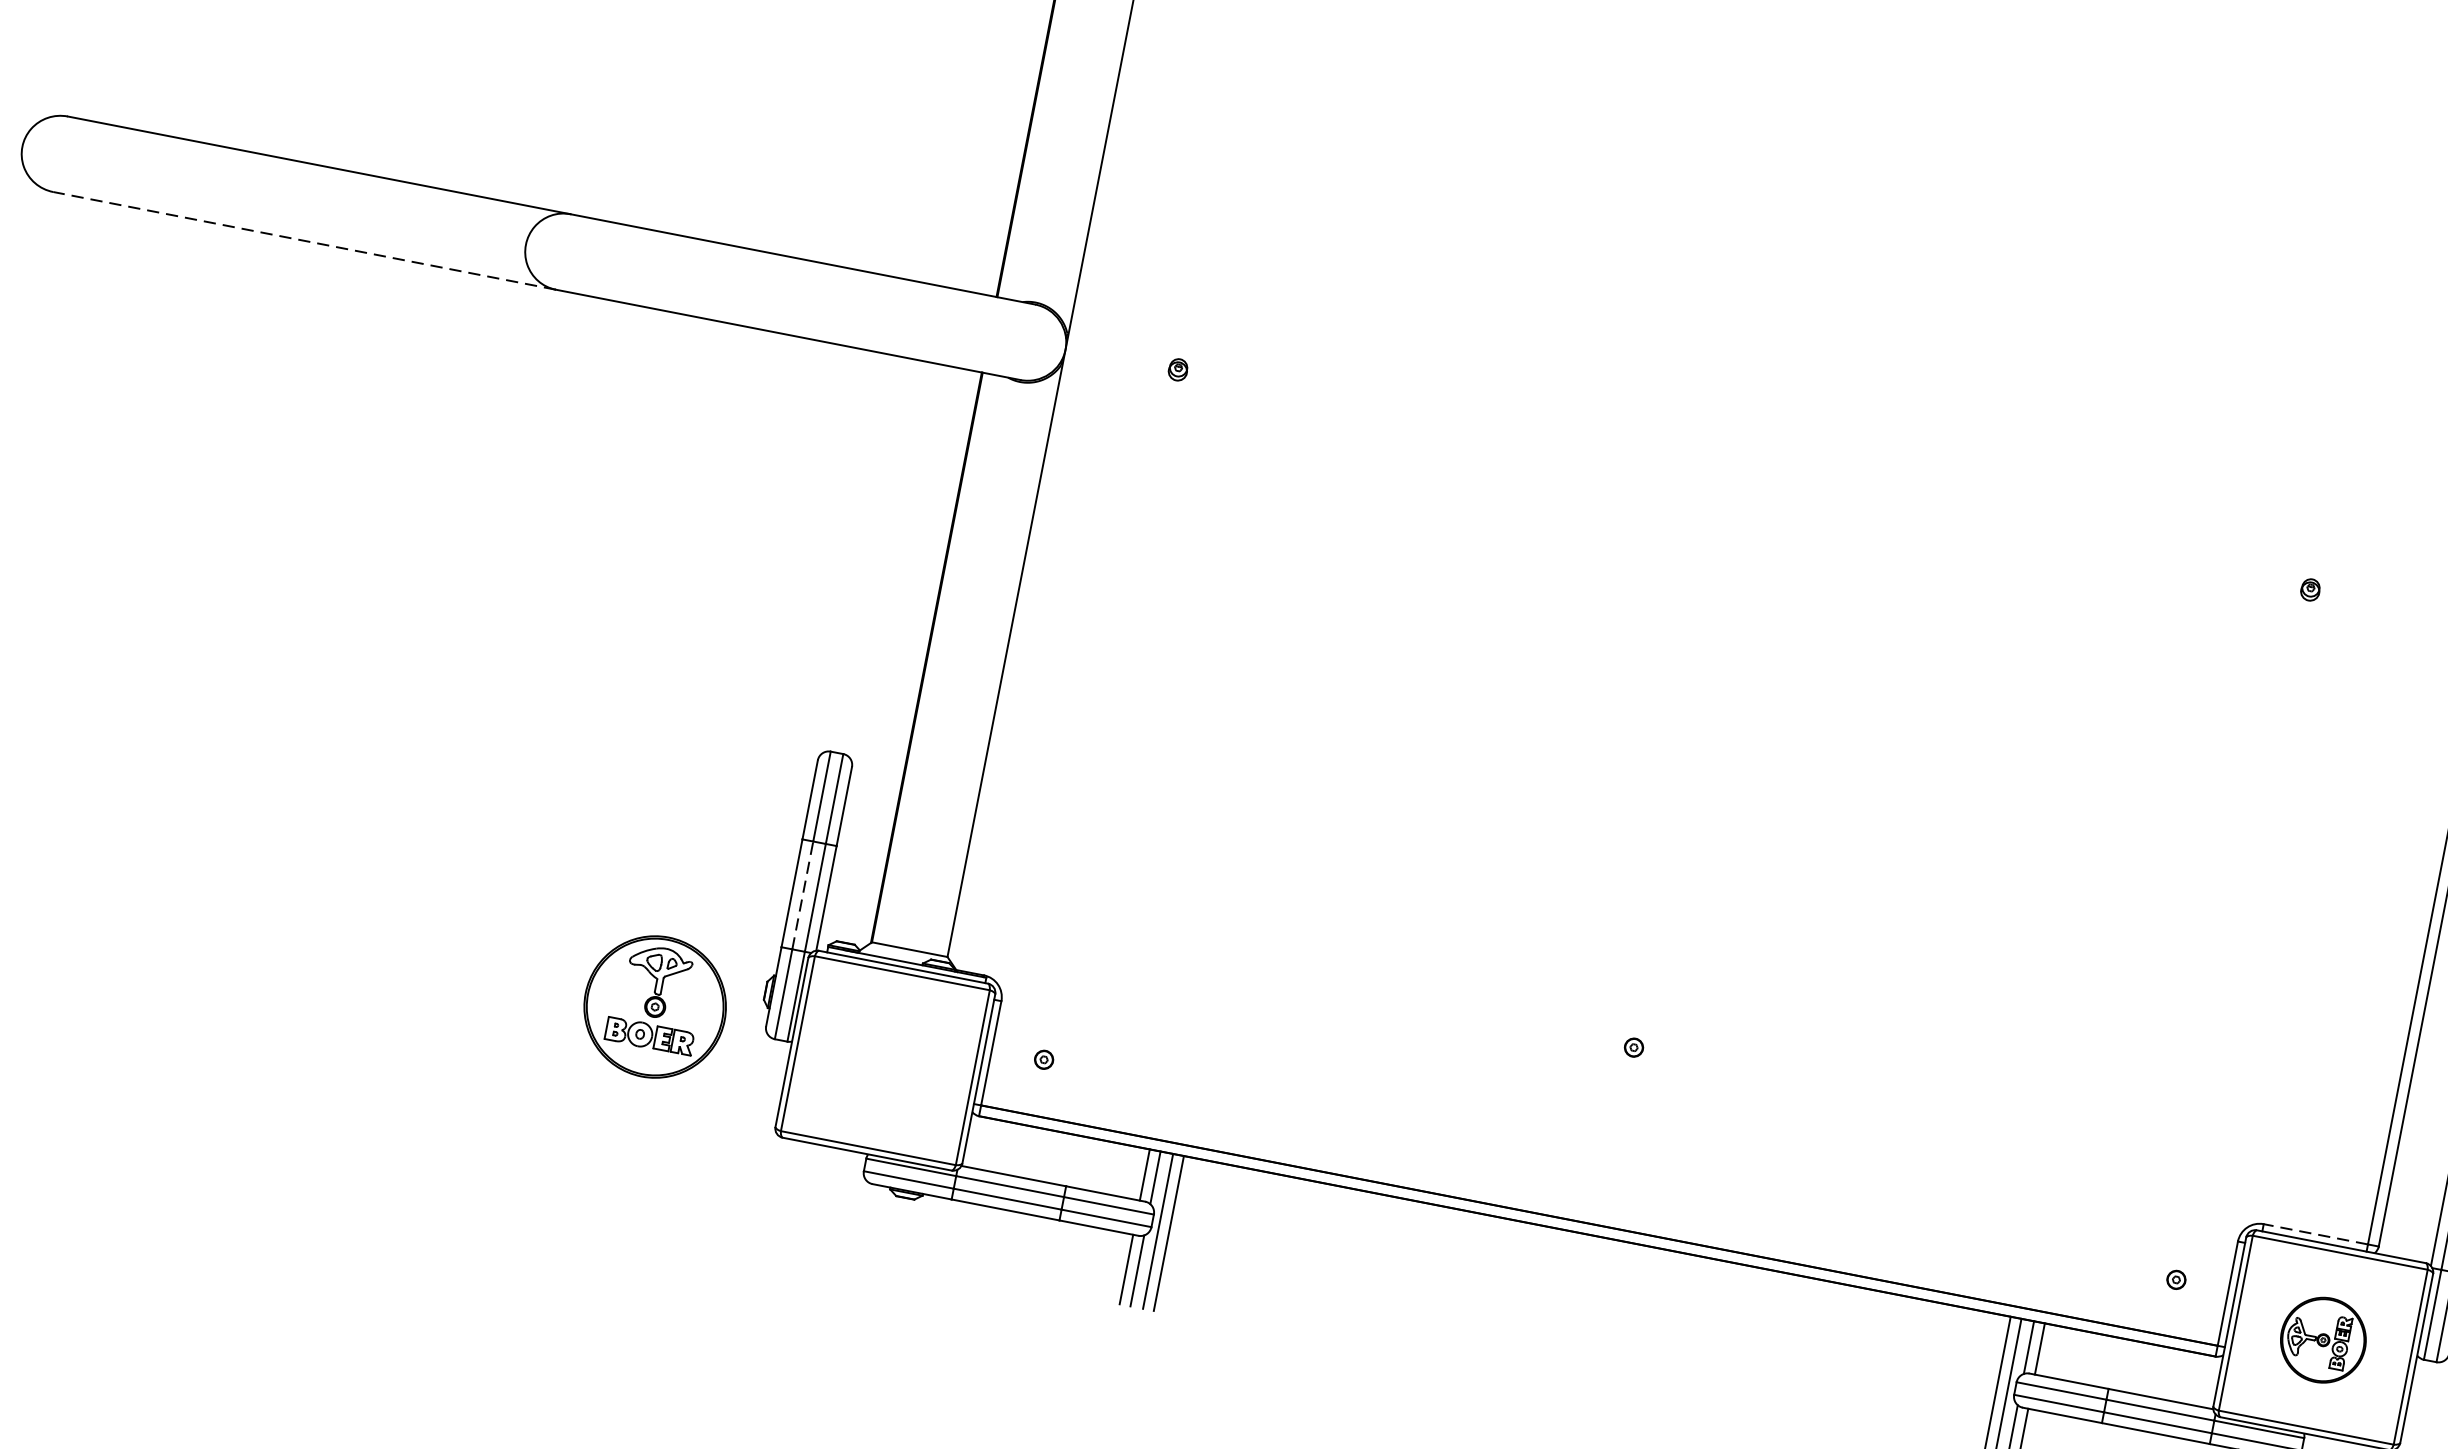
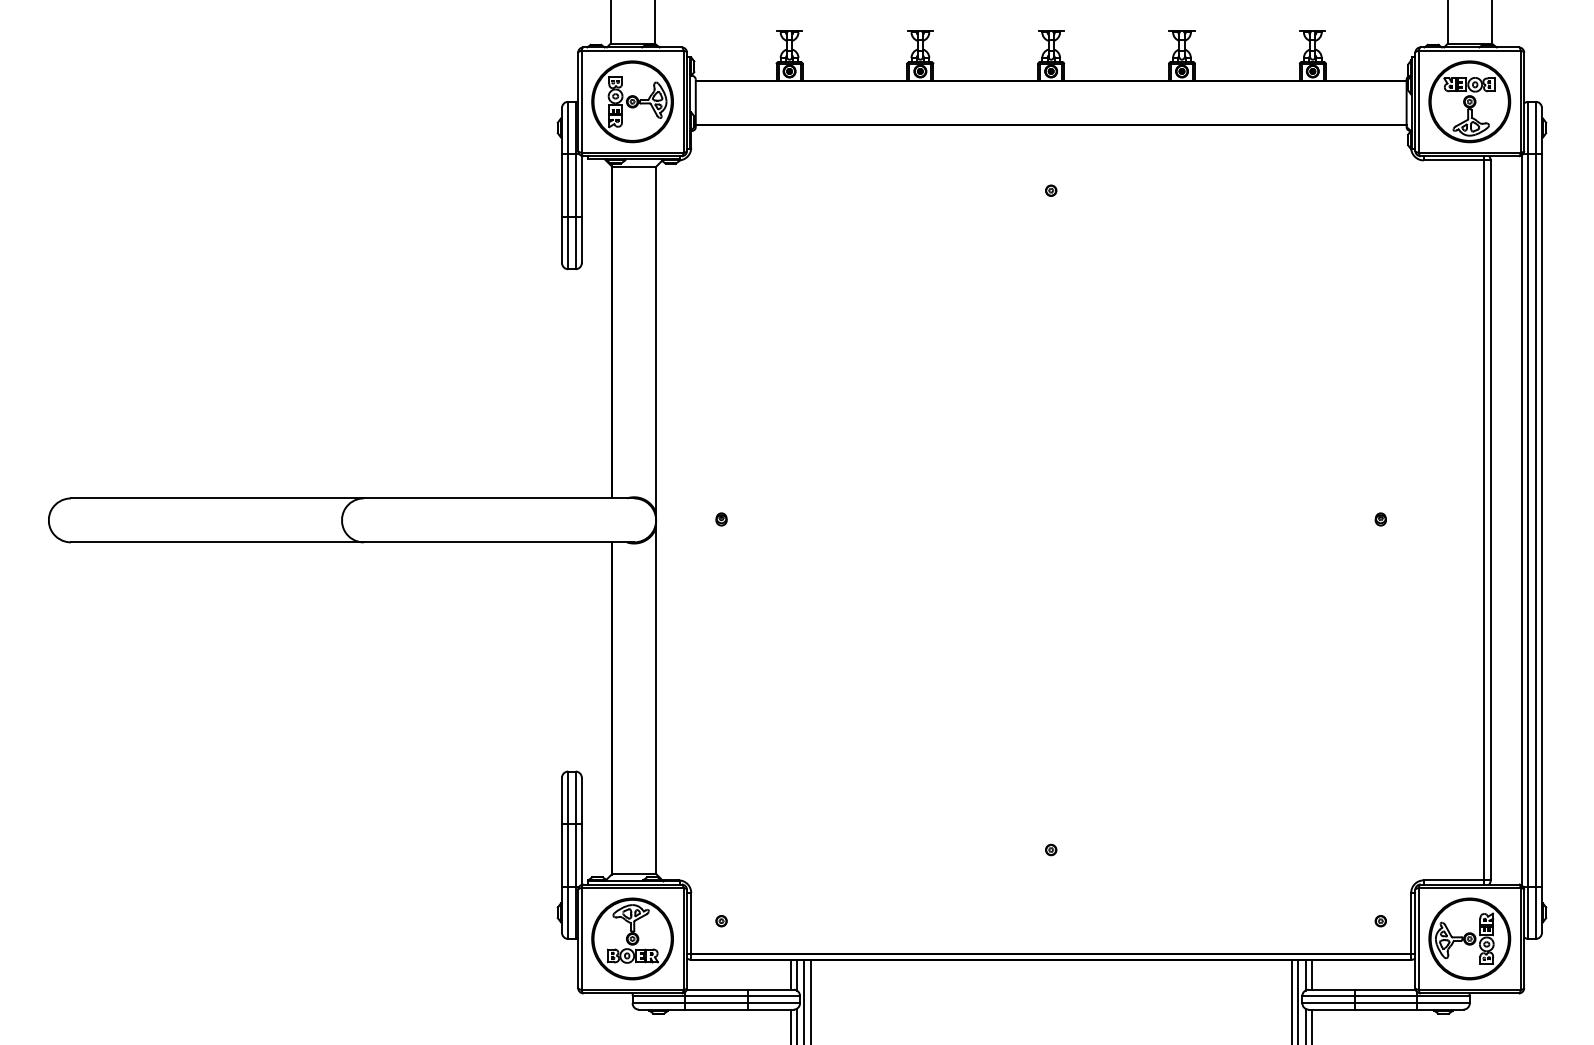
line: (303, 240) -> (216, 542), dashed -> solid
line: (803, 894) -> (568, 854), dashed -> solid
part: (655, 1006) -> (632, 938), moved
line: (2314, 1234) -> (1453, 880), dashed -> solid
part: (2322, 1339) -> (1469, 938), size x1.67

